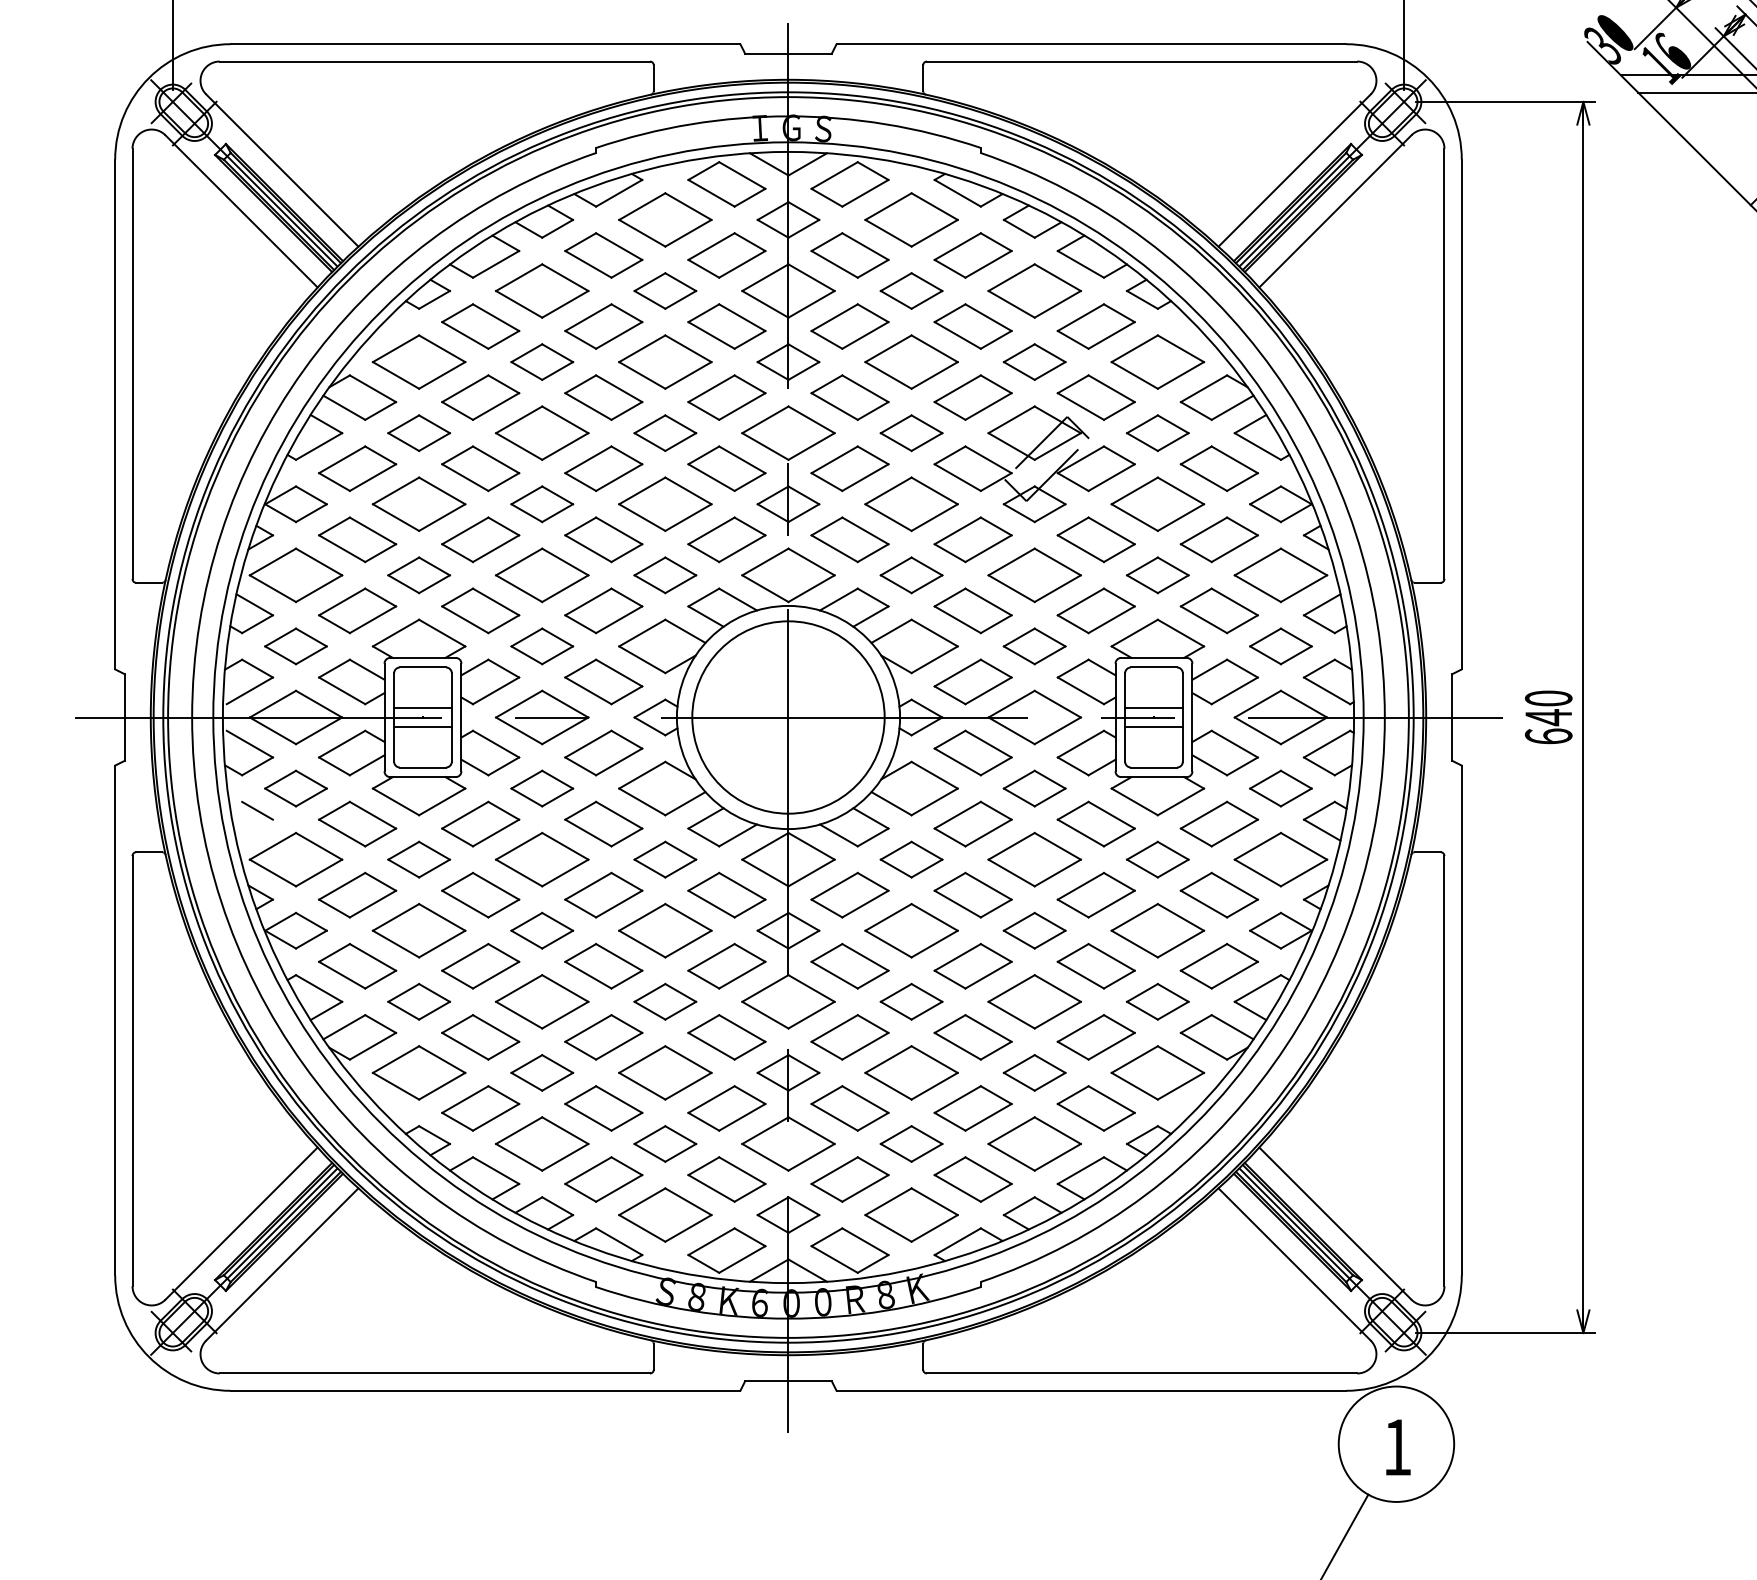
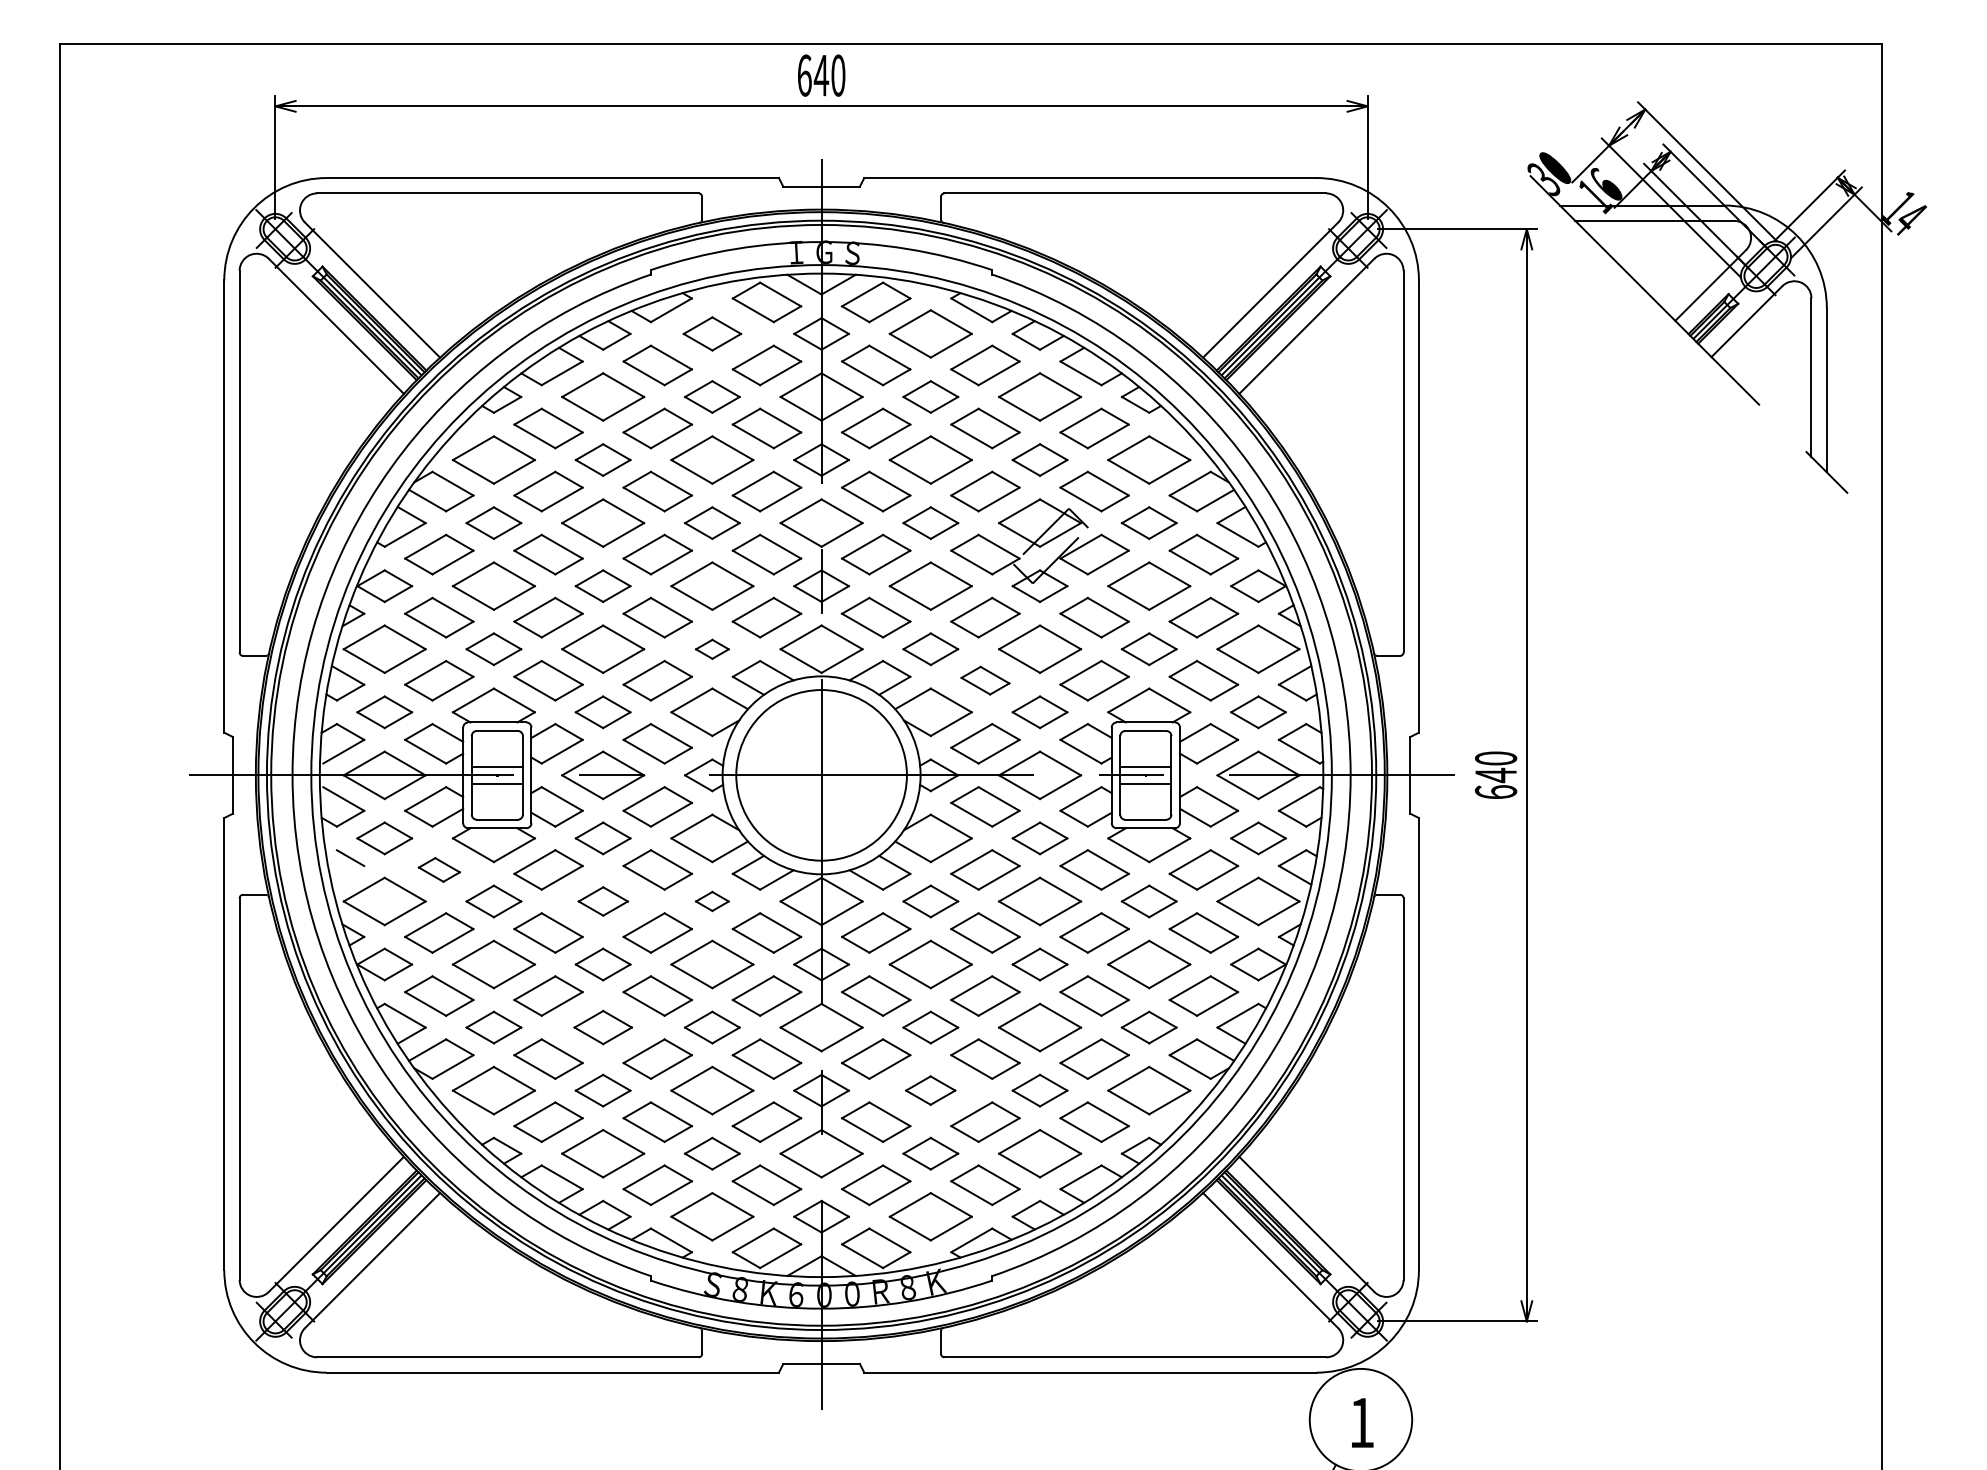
part: (665, 219) -> (712, 333), size x0.7
part: (665, 575) -> (712, 649), size x0.6
part: (973, 610) -> (985, 680), size x0.7
part: (357, 823) -> (439, 869), size x0.6
part: (542, 859) -> (603, 901), size x0.6
part: (665, 859) -> (712, 901), size x0.6
part: (542, 1001) -> (603, 1027), size x0.7
part: (911, 1072) -> (930, 1090), size x0.6

